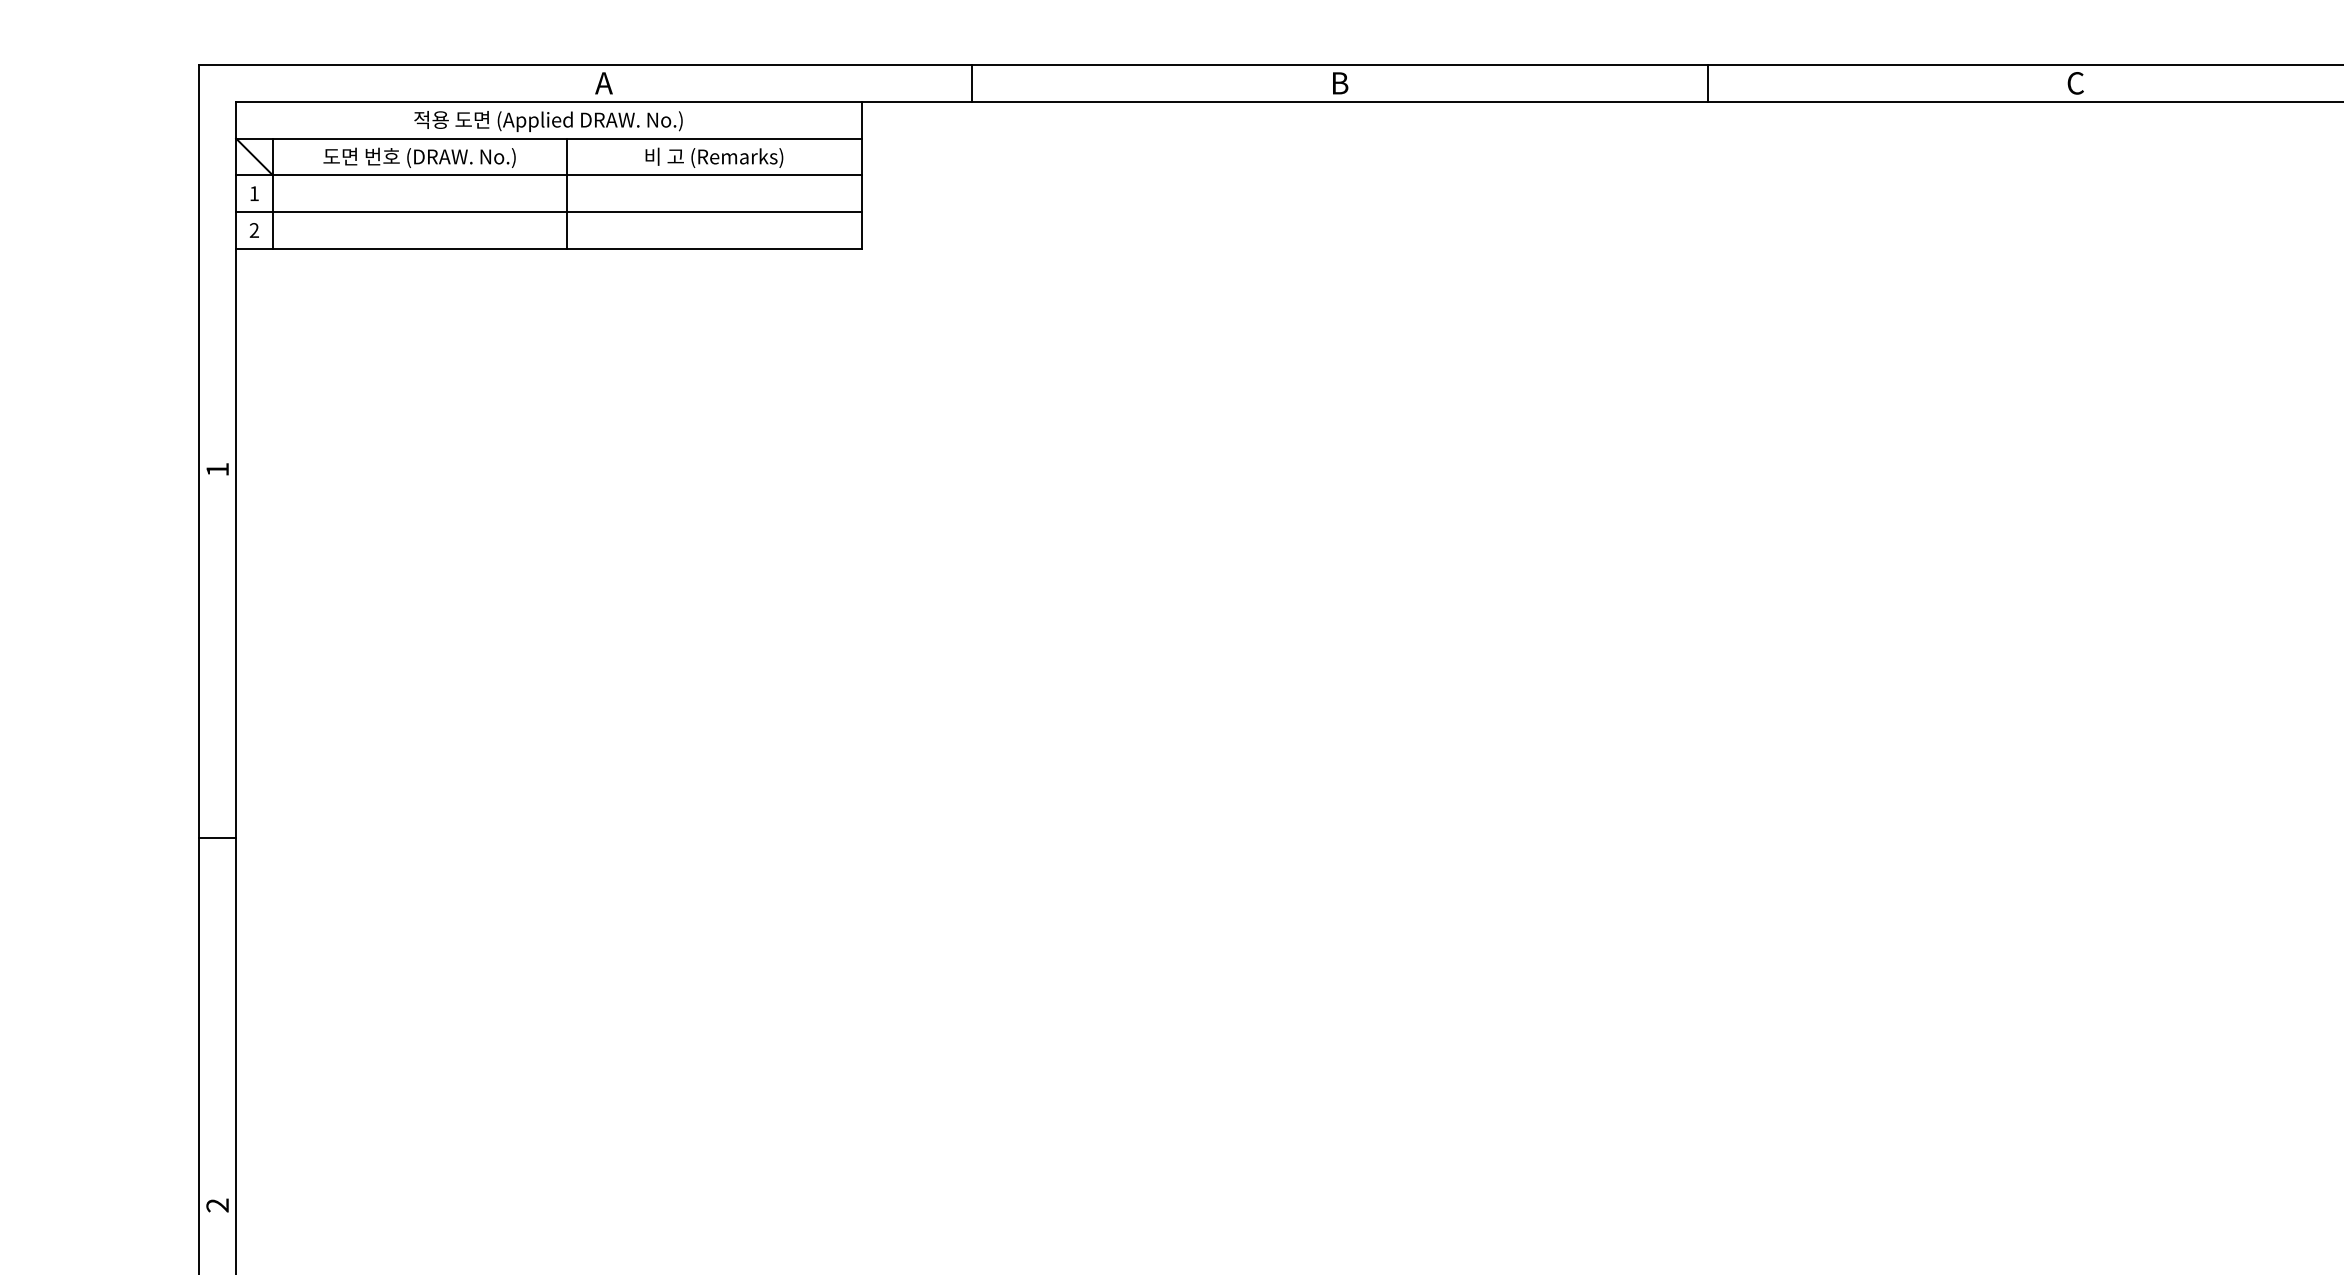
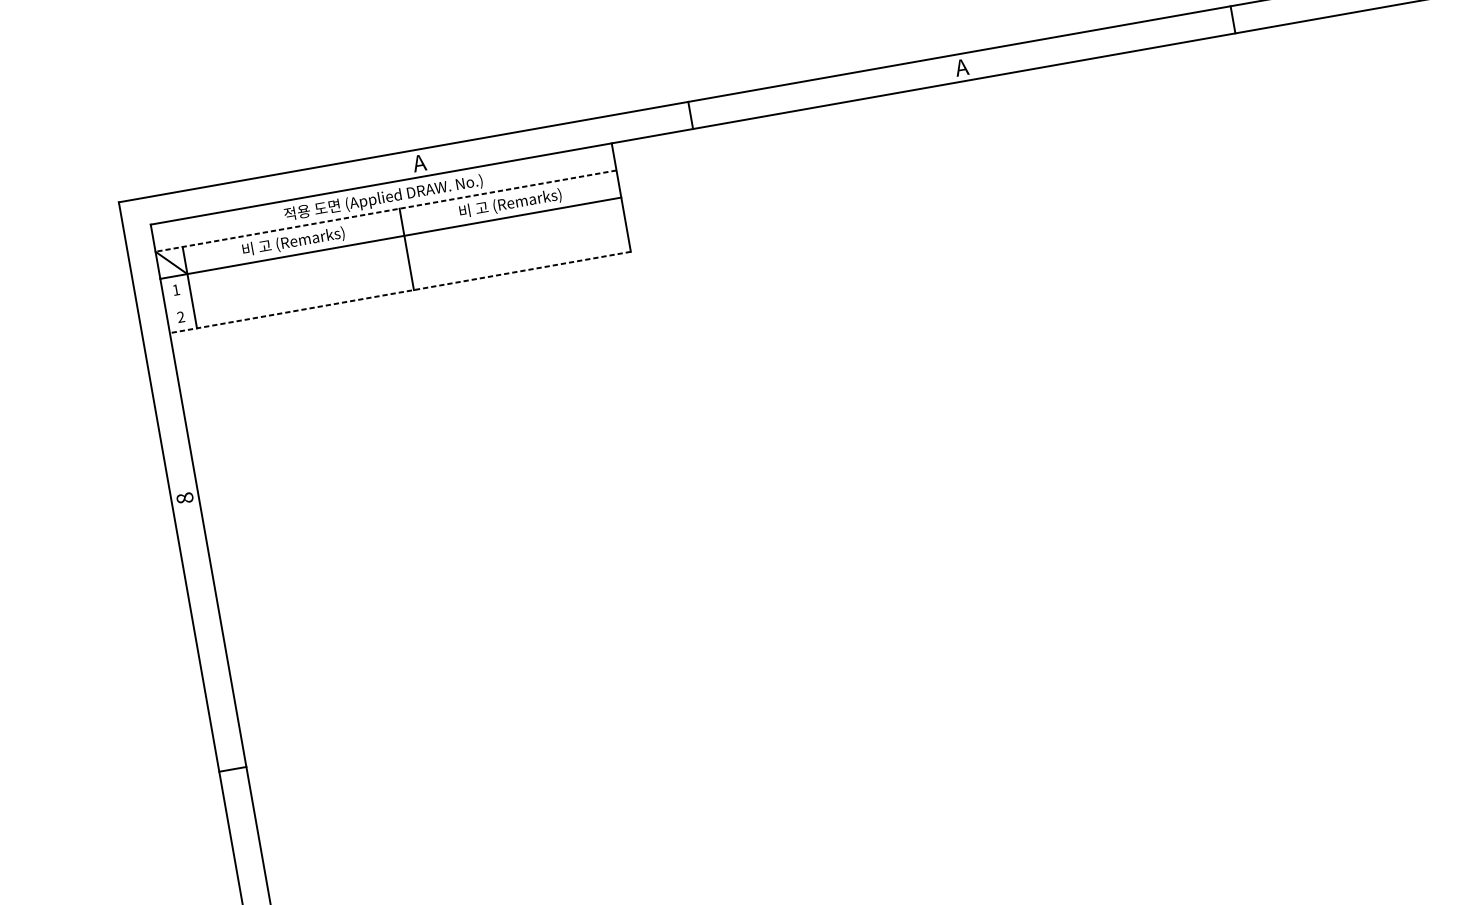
text: (1339, 83) -> (961, 67), B -> A
line: (548, 138) -> (385, 211), solid -> dashed
text: (419, 157) -> (293, 241), 도면 번호 (DRAW. No.) -> 비 고 (Remarks)
line: (548, 212) -> (395, 265), removed
line: (548, 248) -> (400, 292), solid -> dashed
text: (217, 469) -> (184, 498), 1 -> 8

